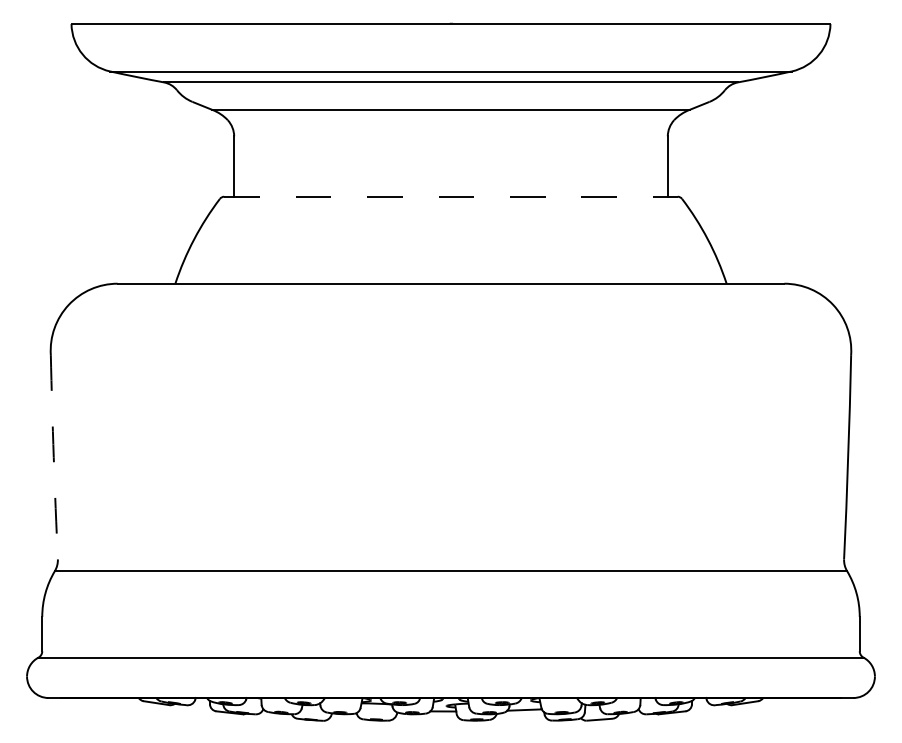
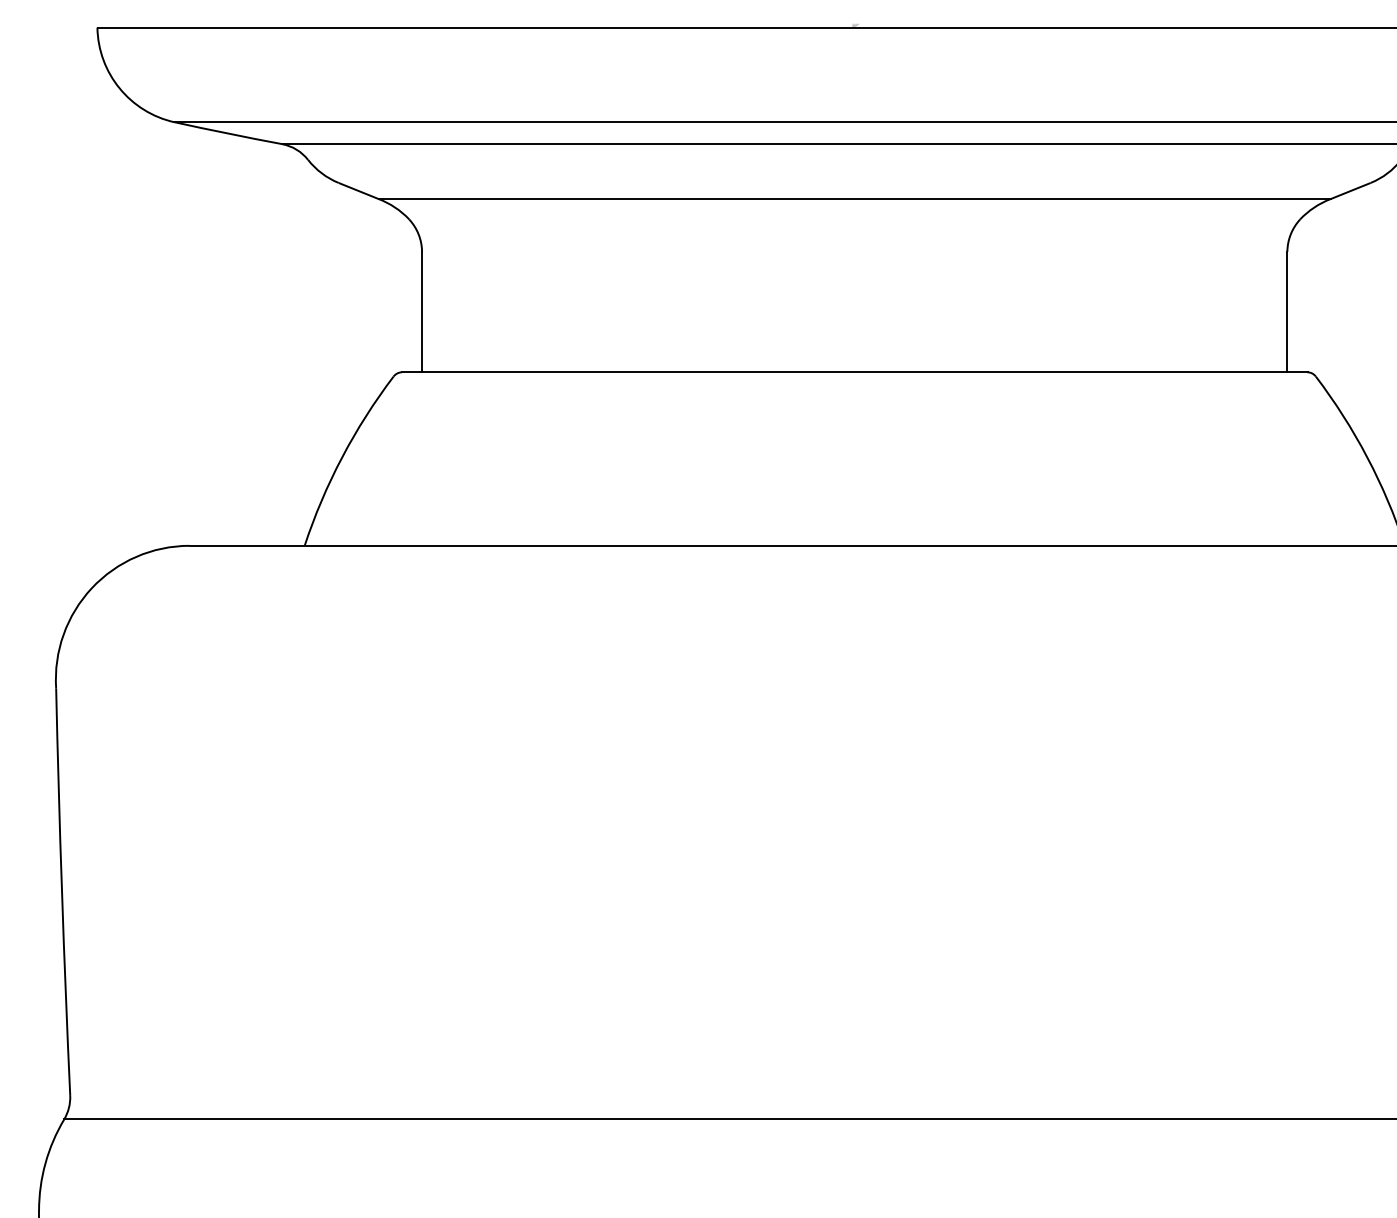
line: (451, 196) -> (855, 371), dashed -> solid
arc: (53, 457) -> (61, 892), dashed -> solid

